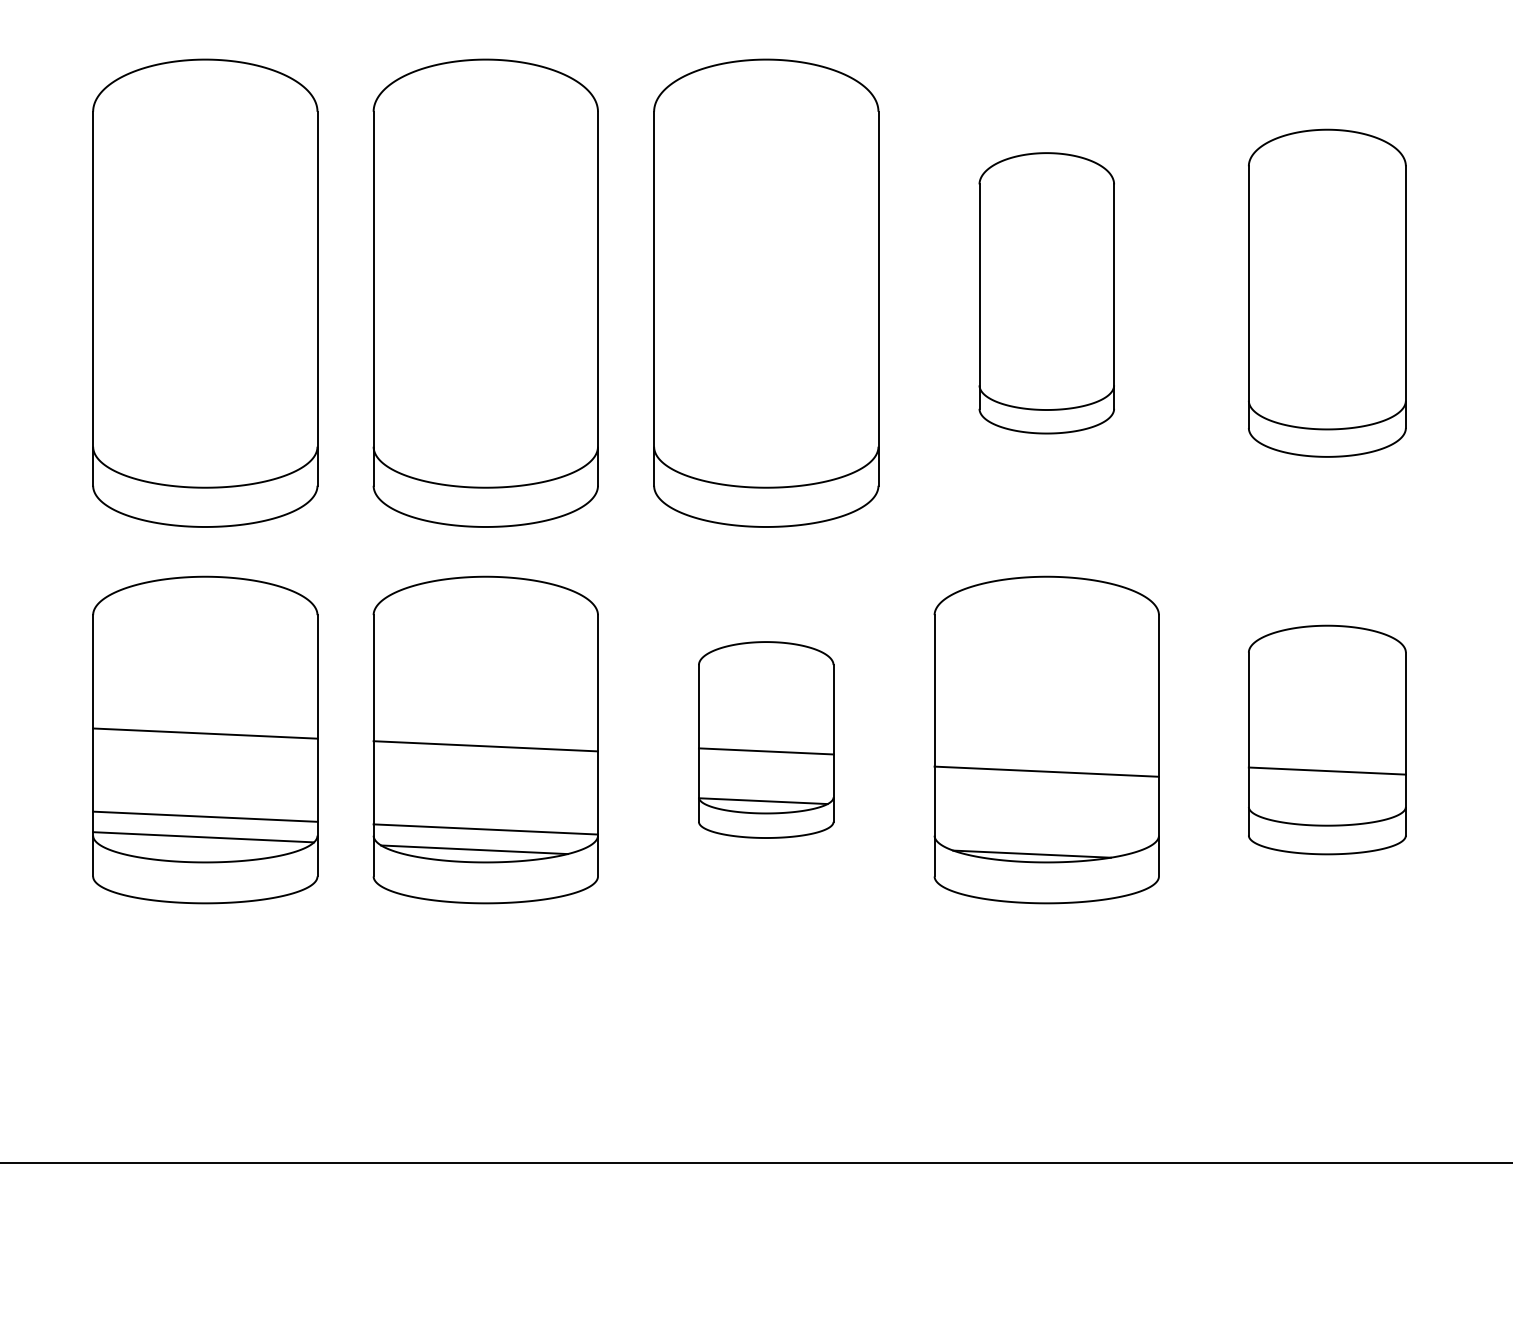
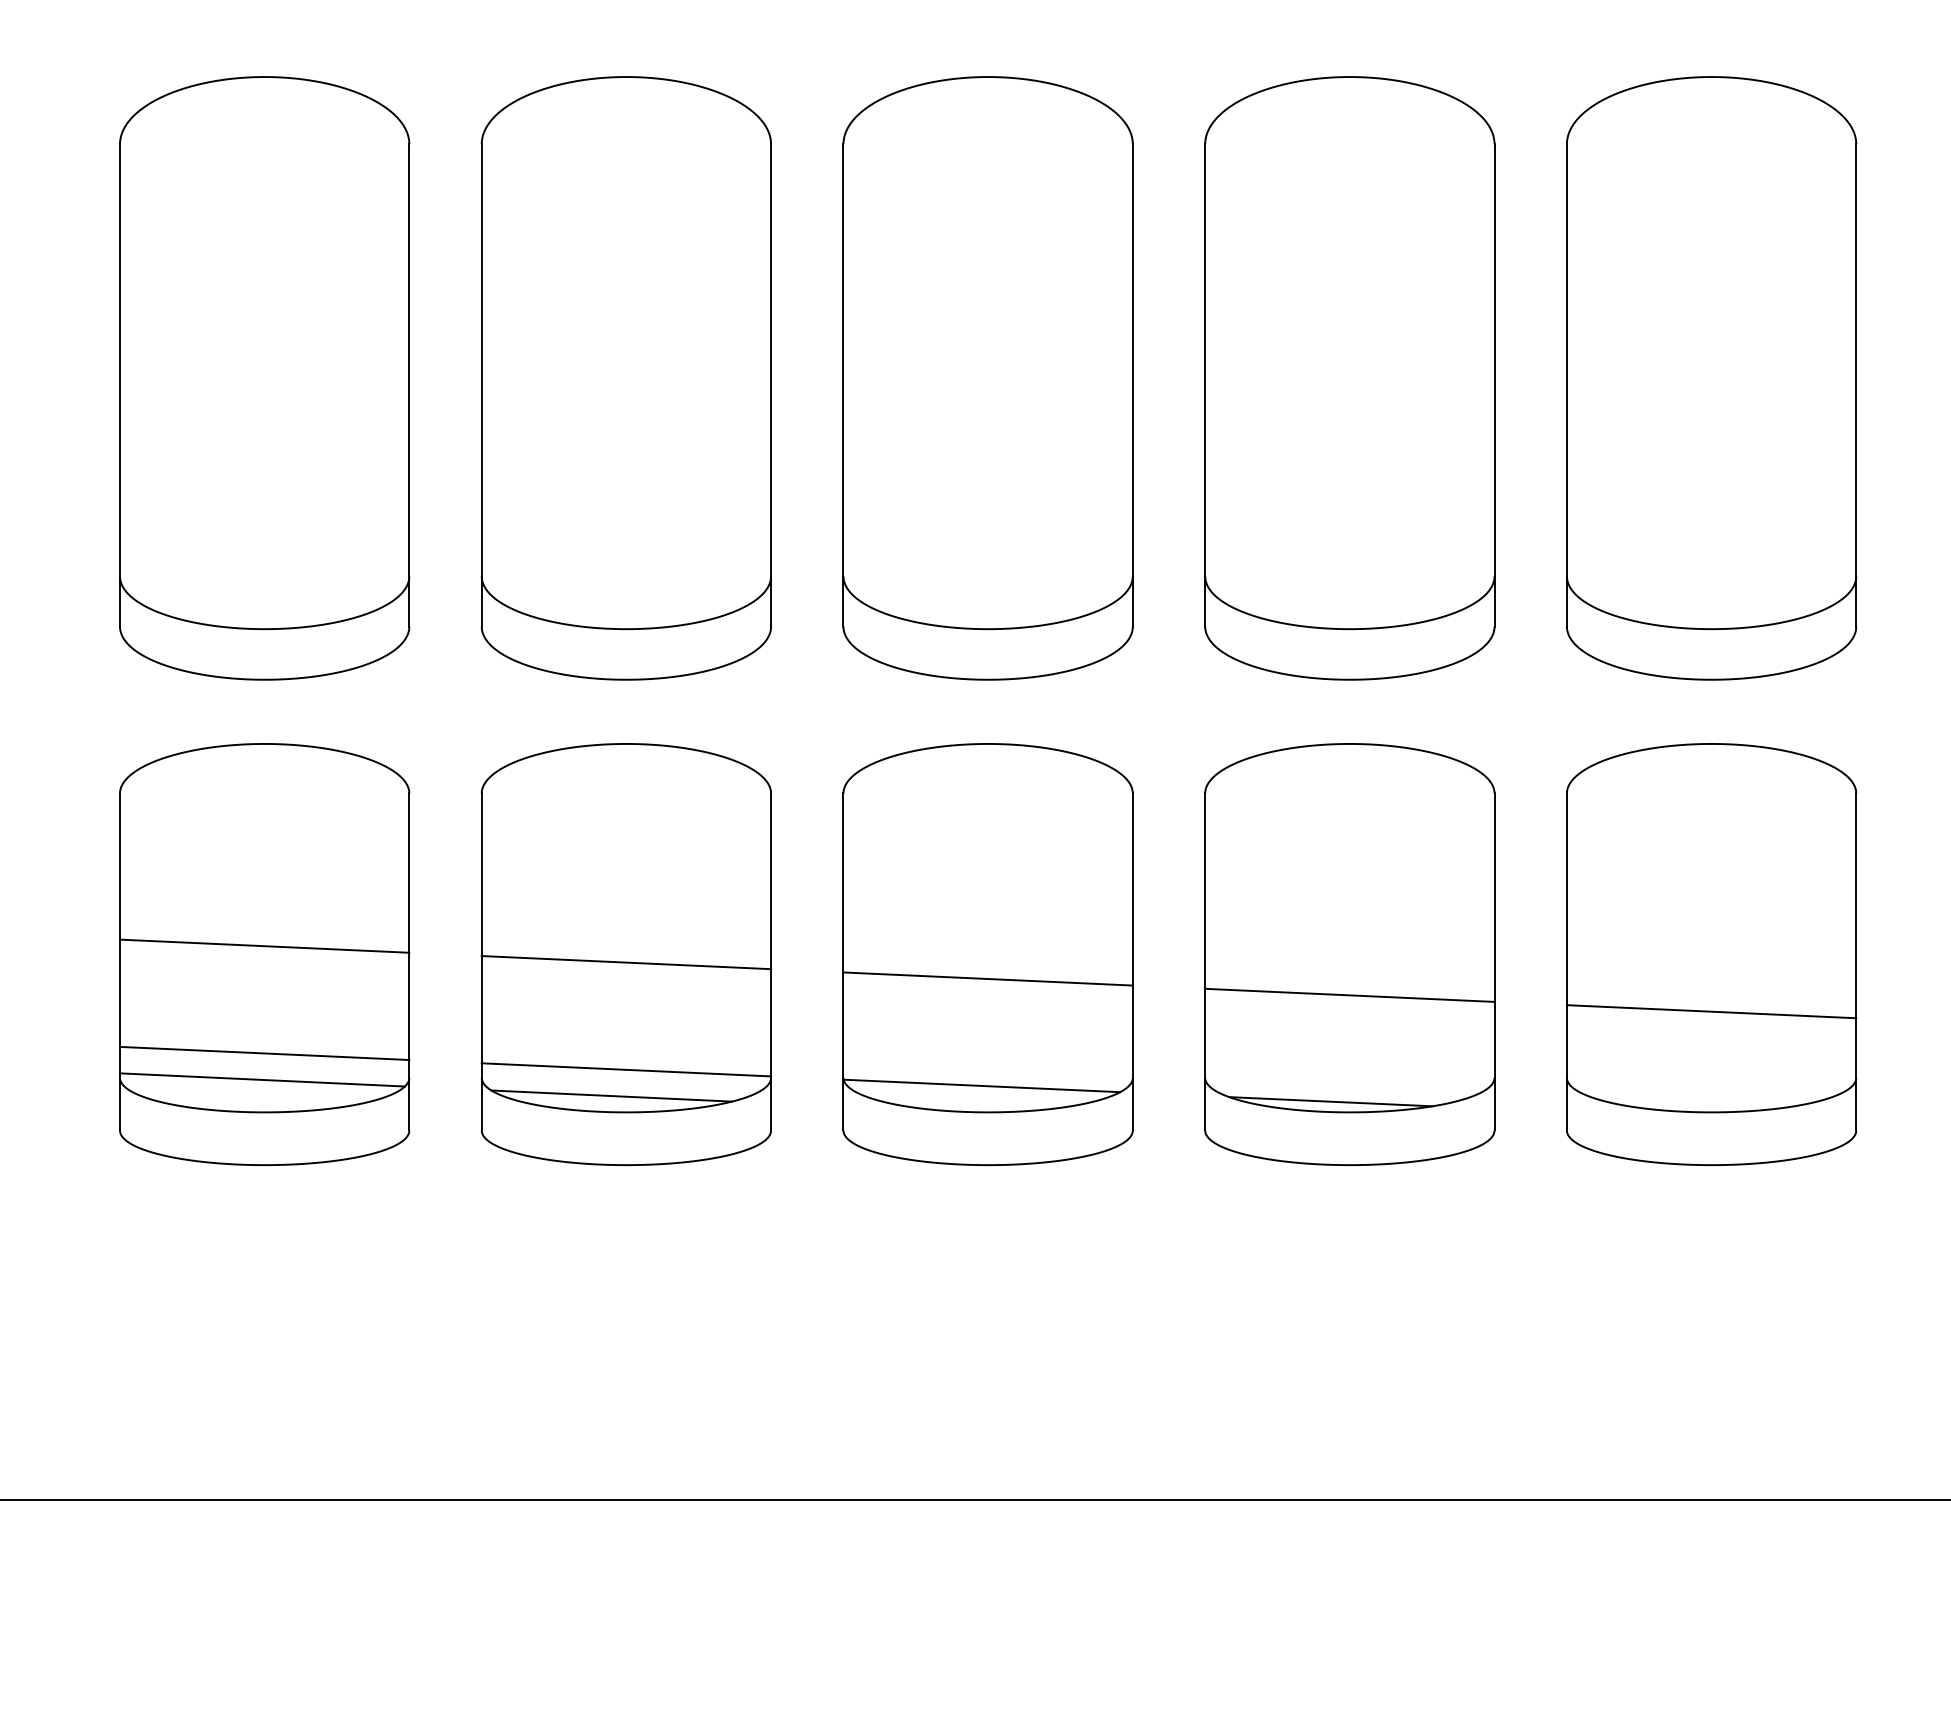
part: (1046, 293) -> (1349, 378), size x1.67
part: (1327, 293) -> (1711, 378), size x1.43
part: (765, 740) -> (987, 954), size x1.67
part: (1327, 740) -> (1711, 954), size x1.43

